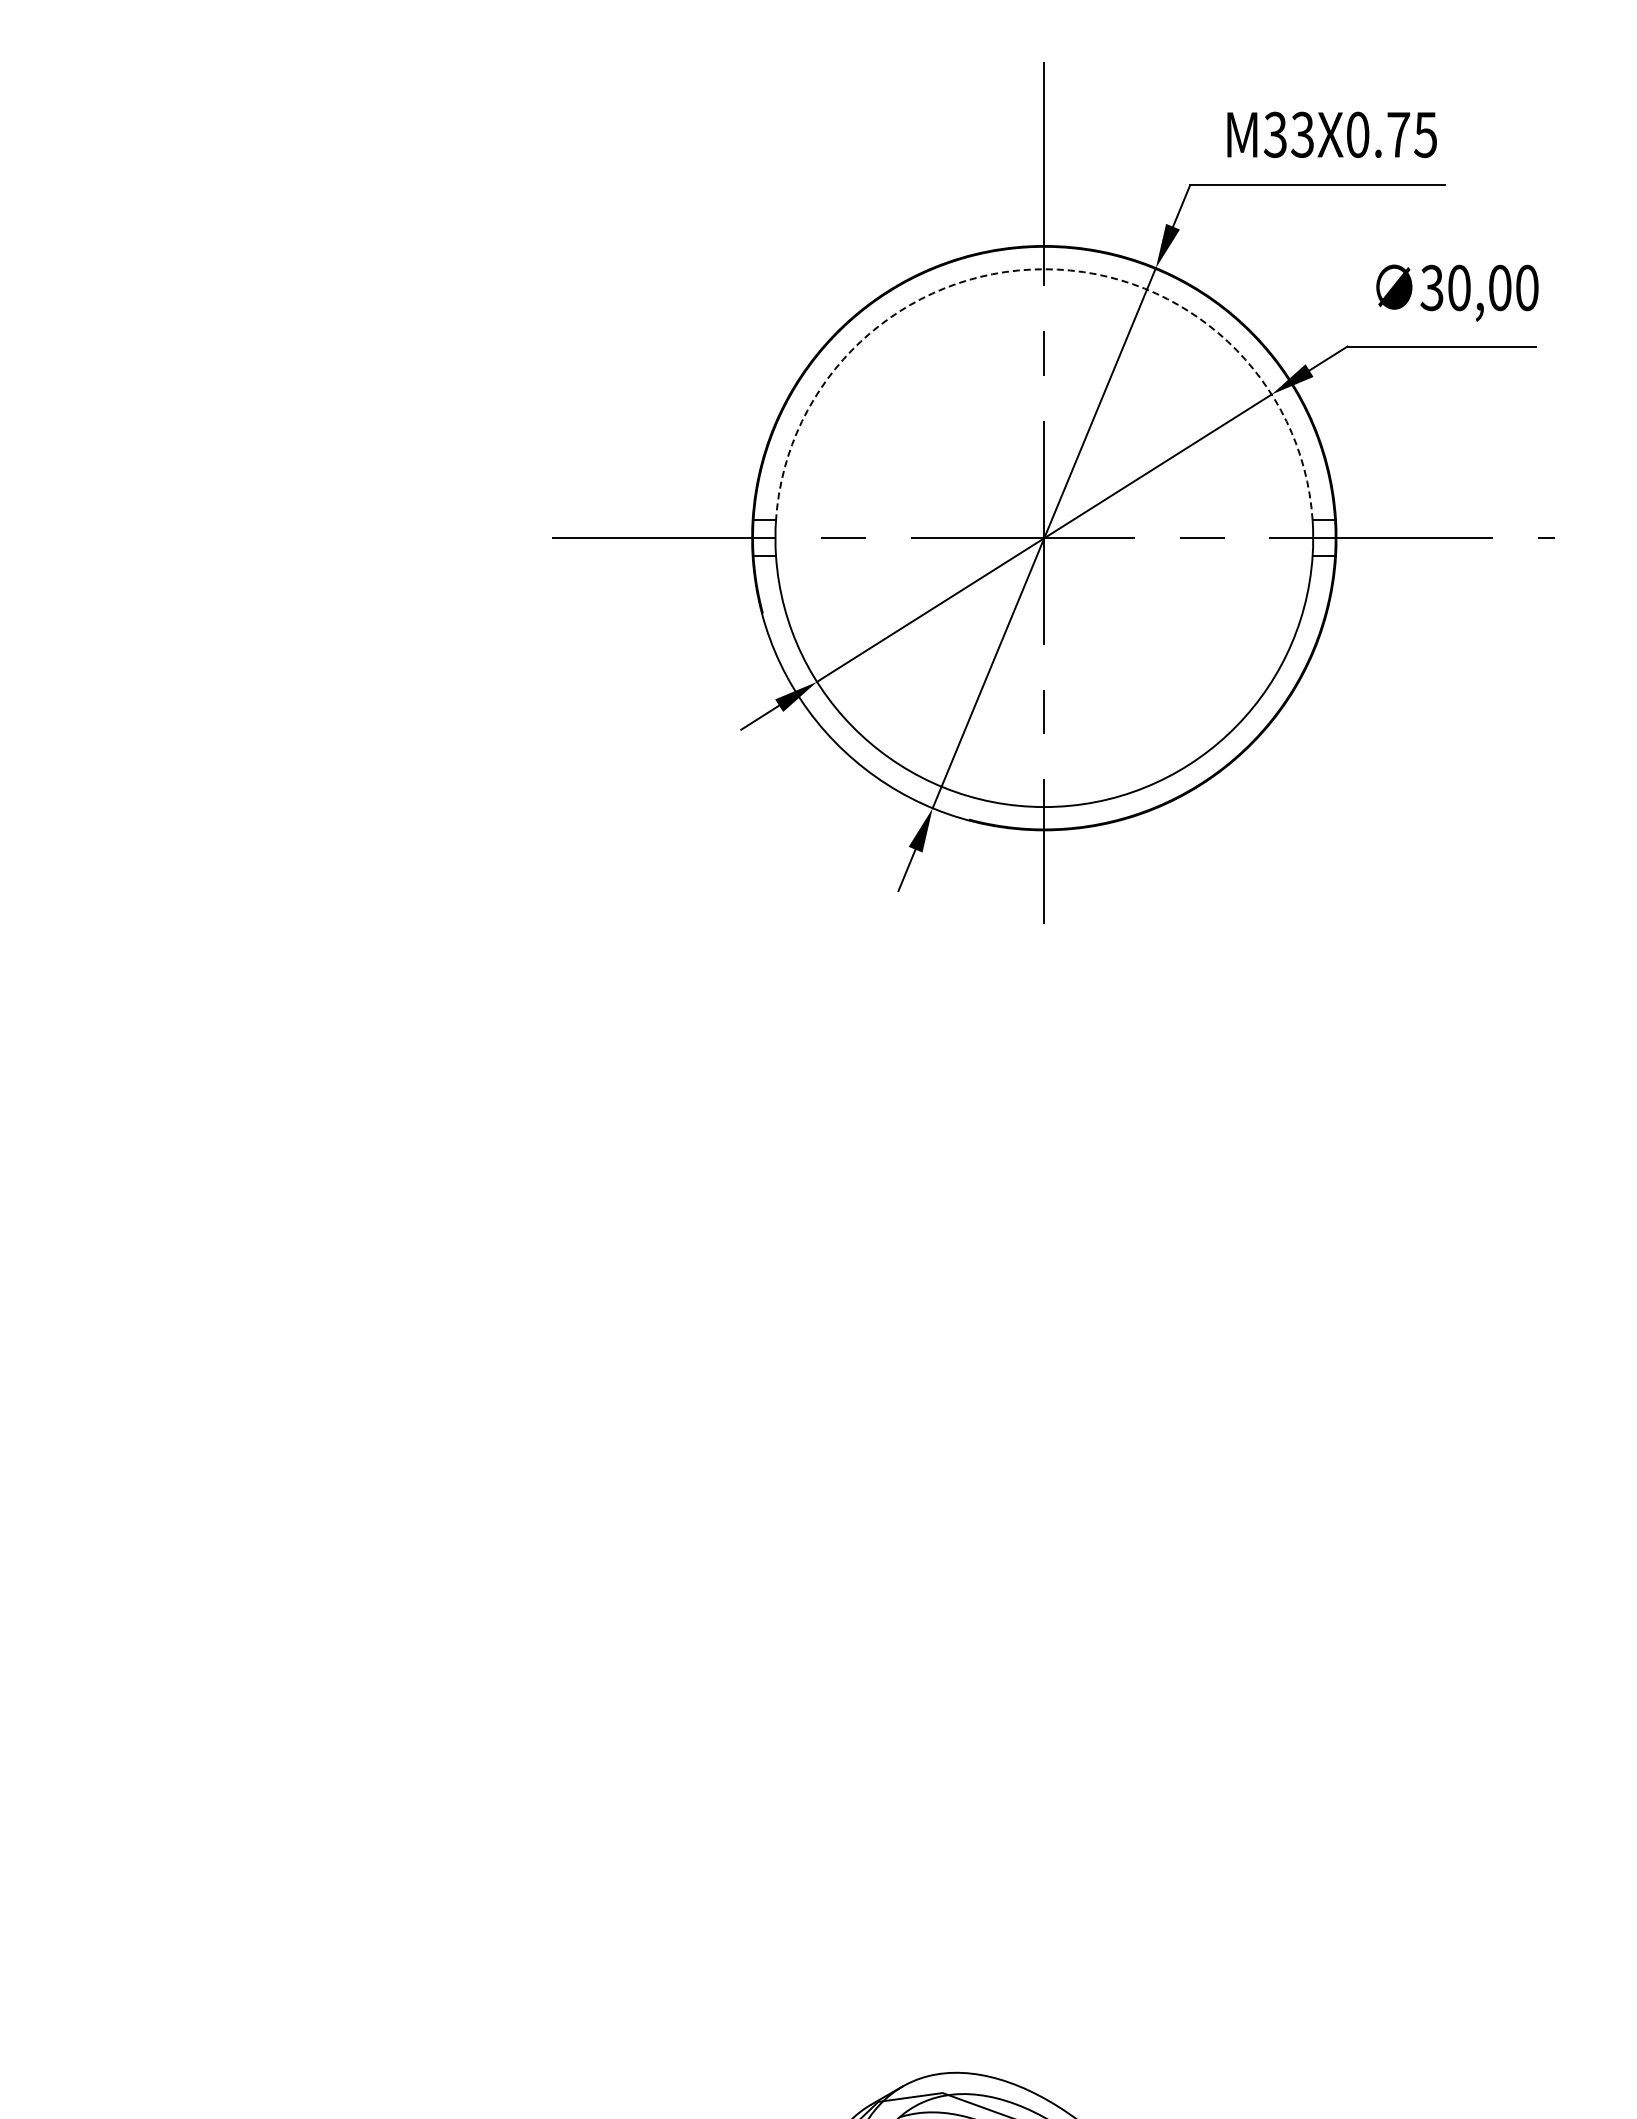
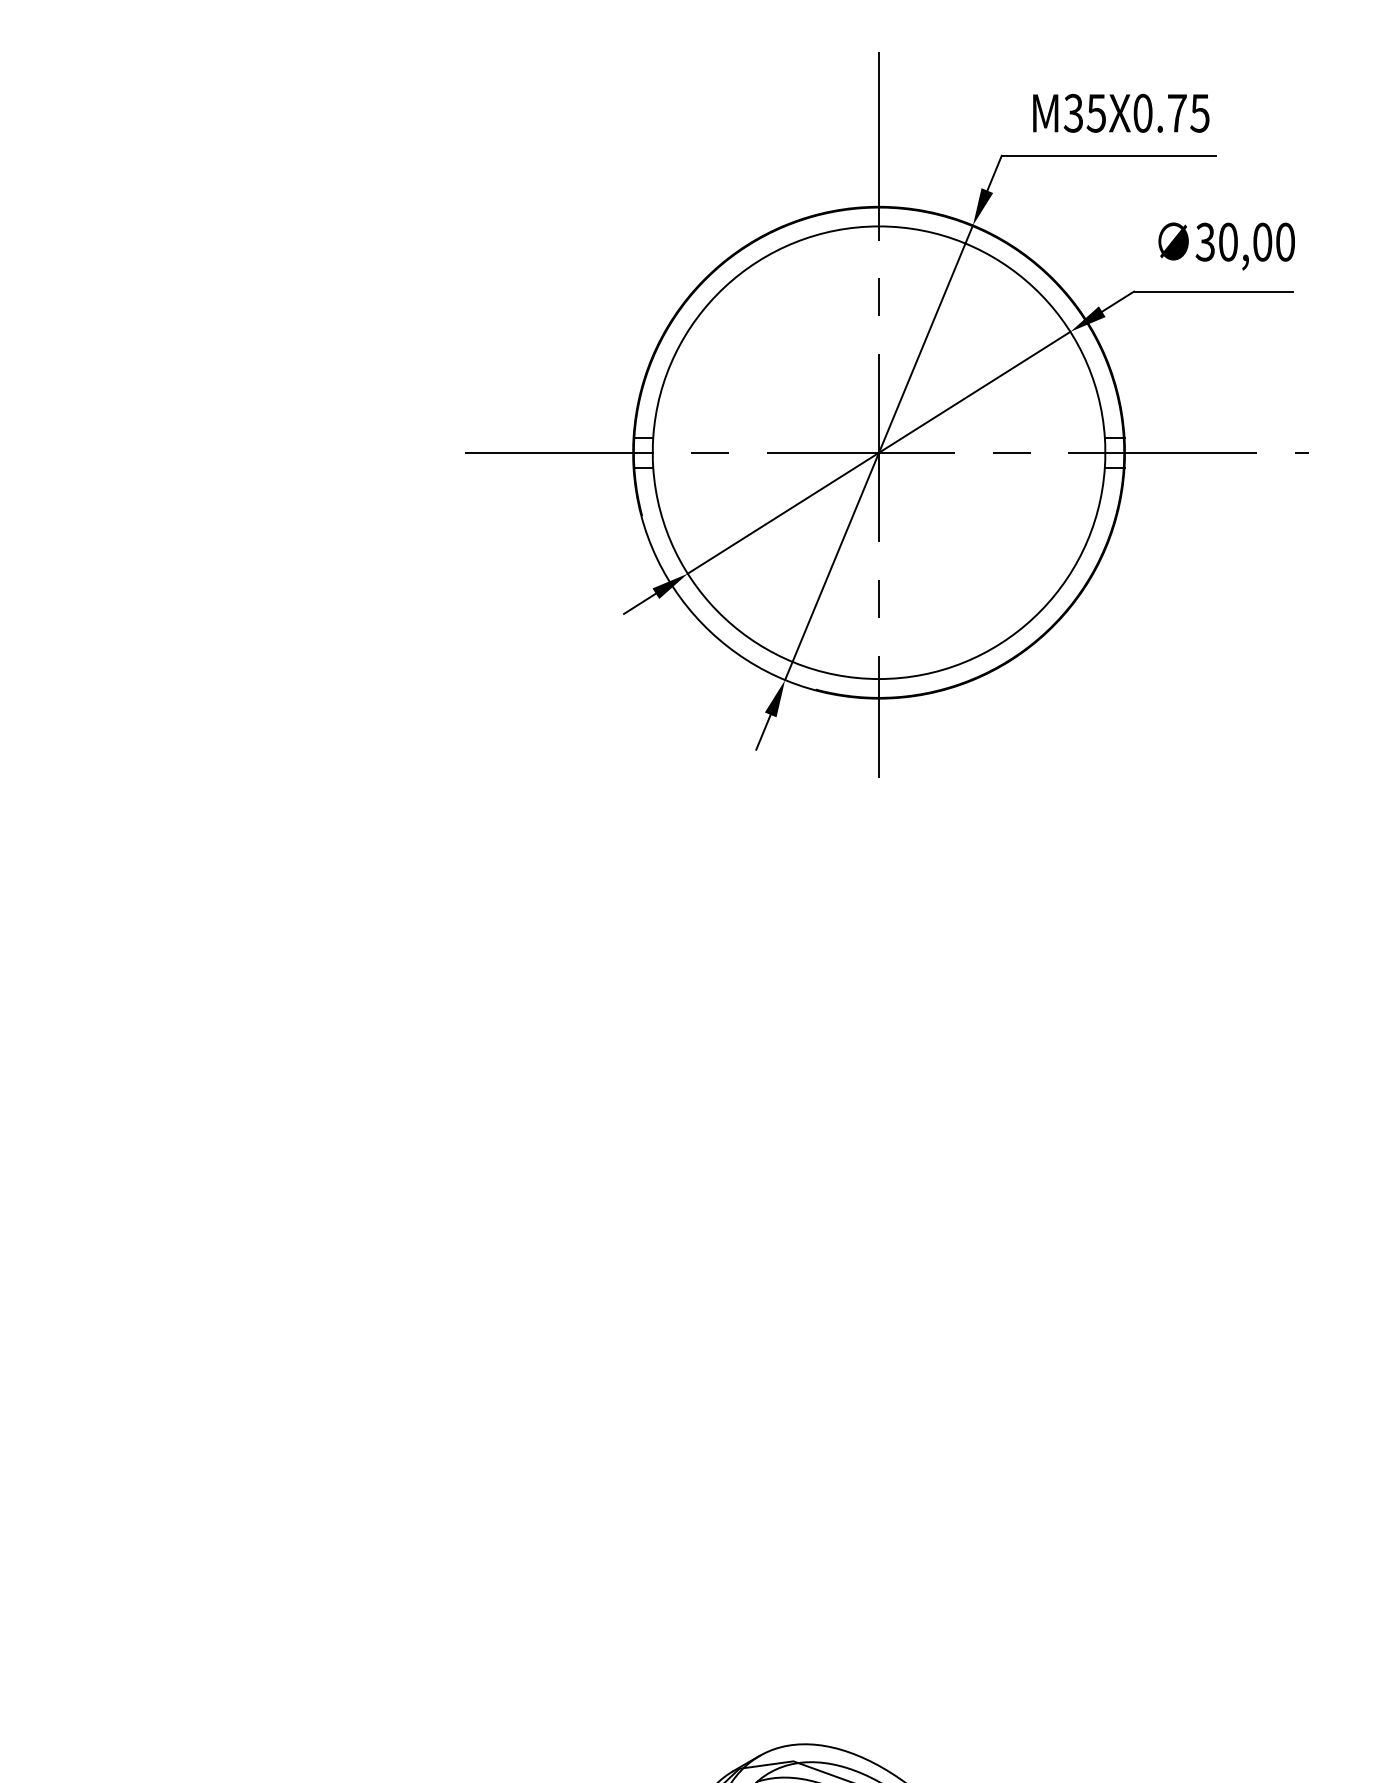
text: (1302, 134) -> (1096, 113), M33X0.75 -> M35X0.75
arc: (1044, 269) -> (879, 226), dashed -> solid

